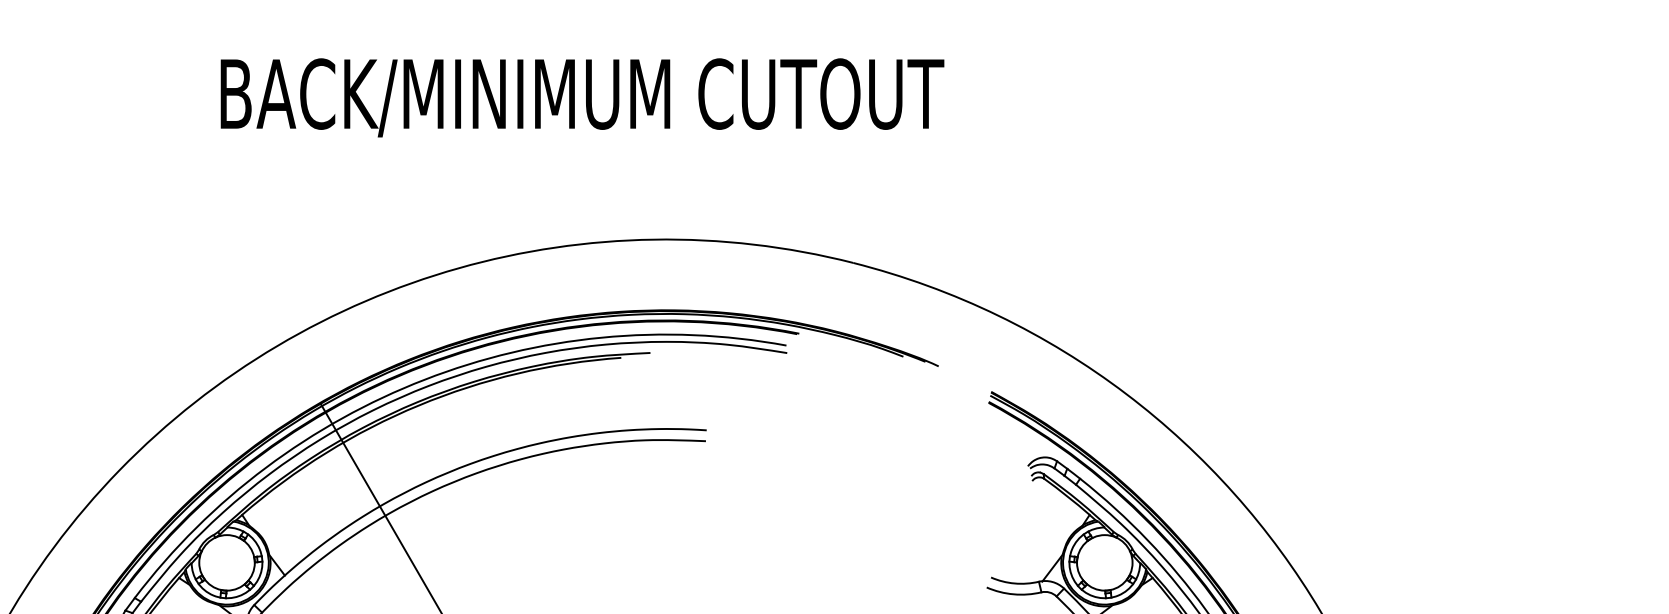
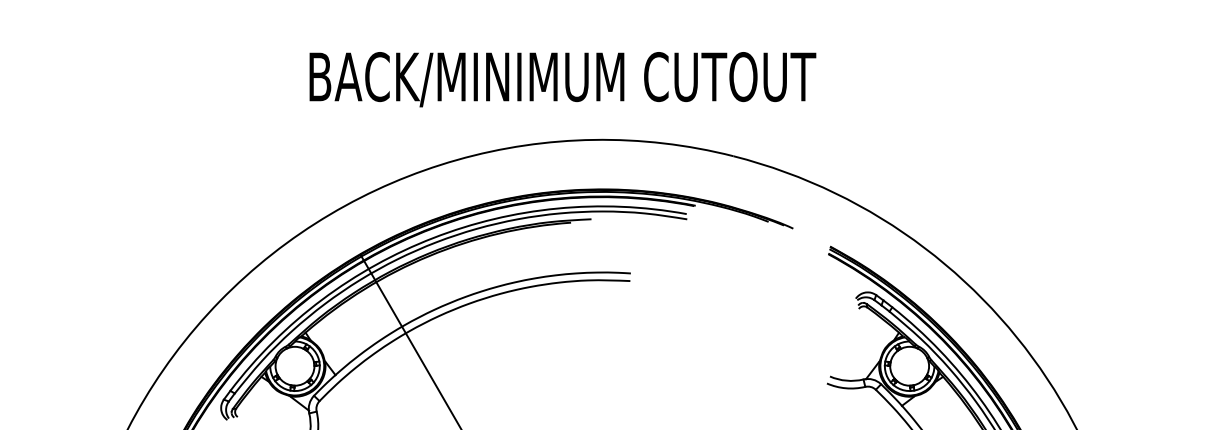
text: (581, 97) -> (562, 79), moved

